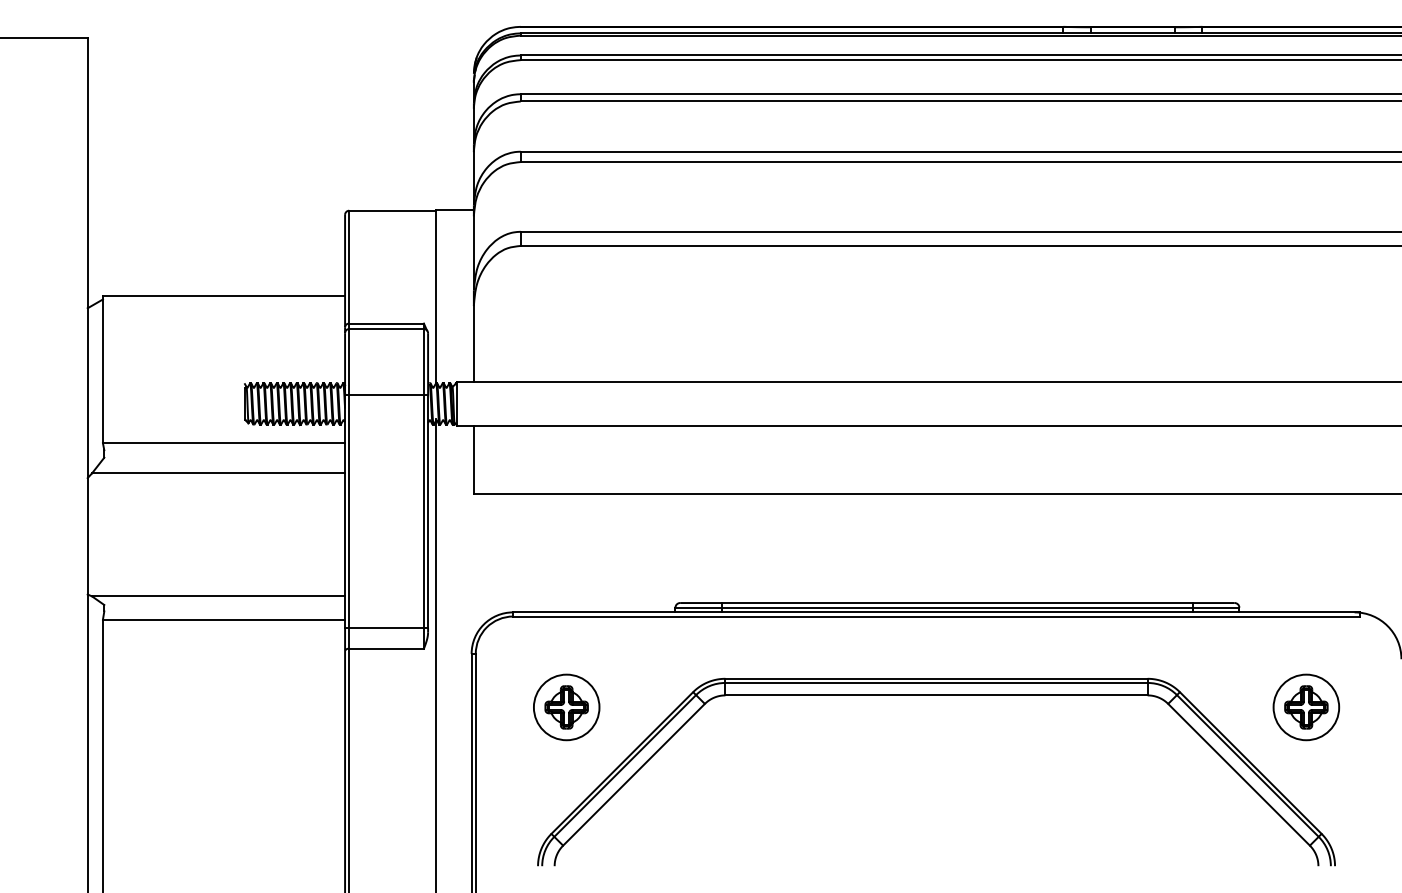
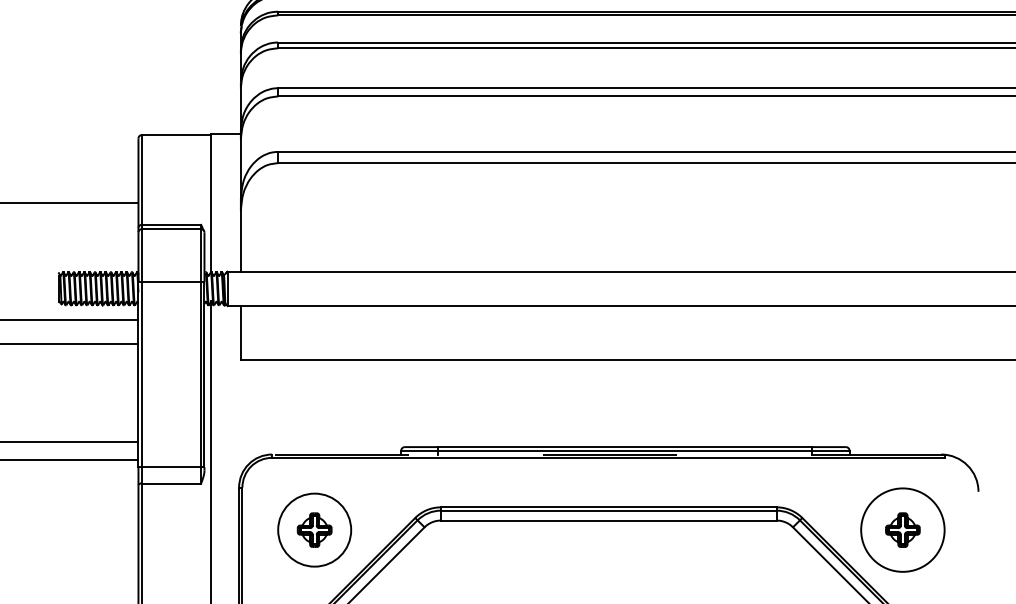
line: (936, 612) -> (608, 454), solid -> dashed
circle: (566, 707) -> (314, 530), size x1.4
circle: (1306, 707) -> (902, 530), size x1.6

